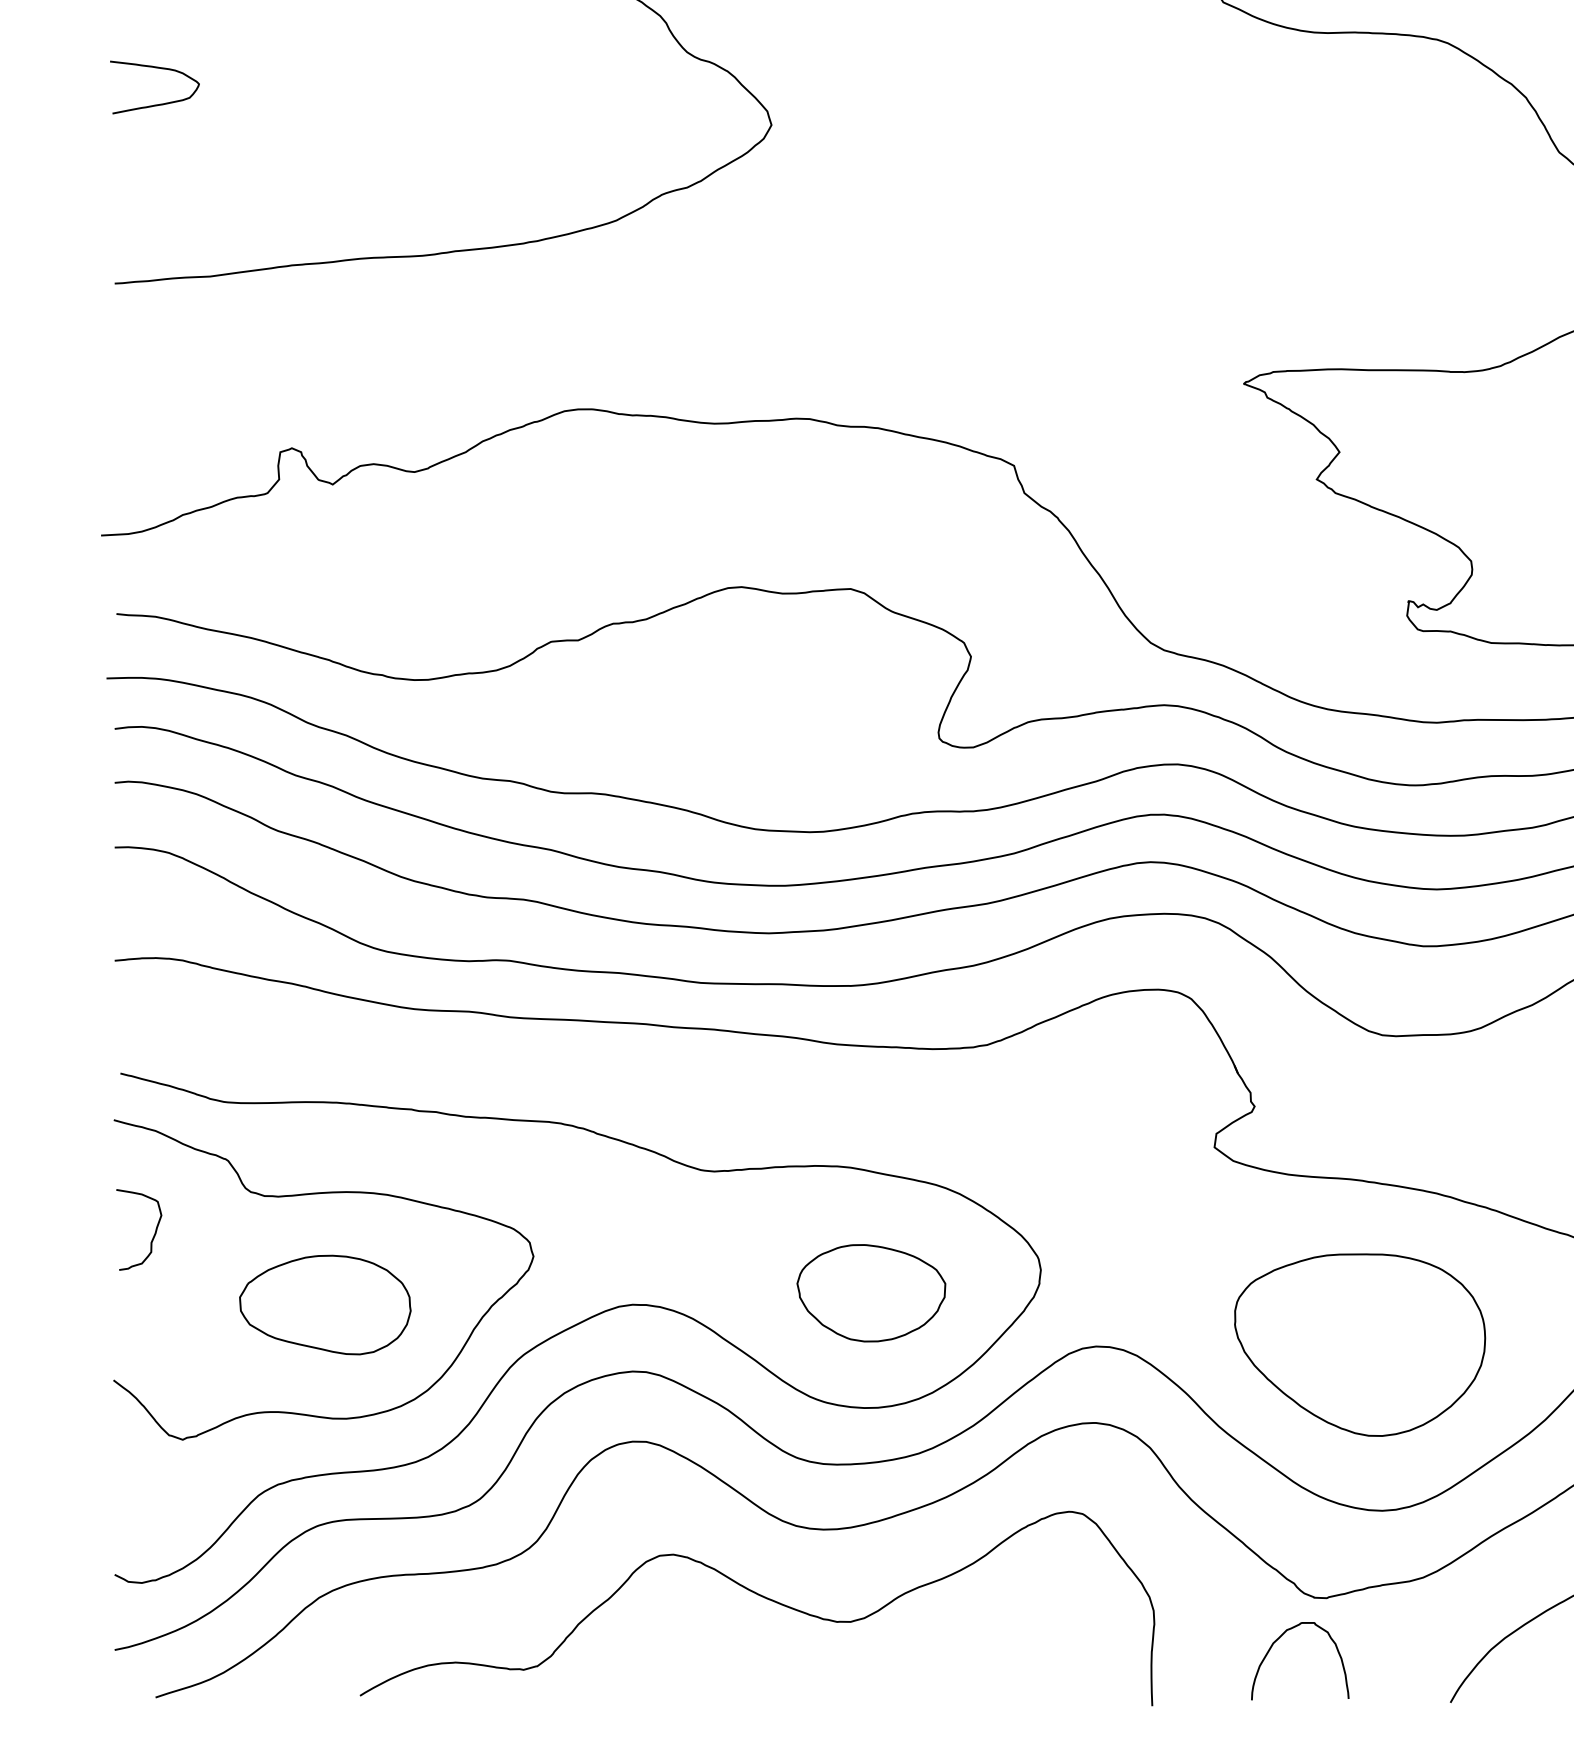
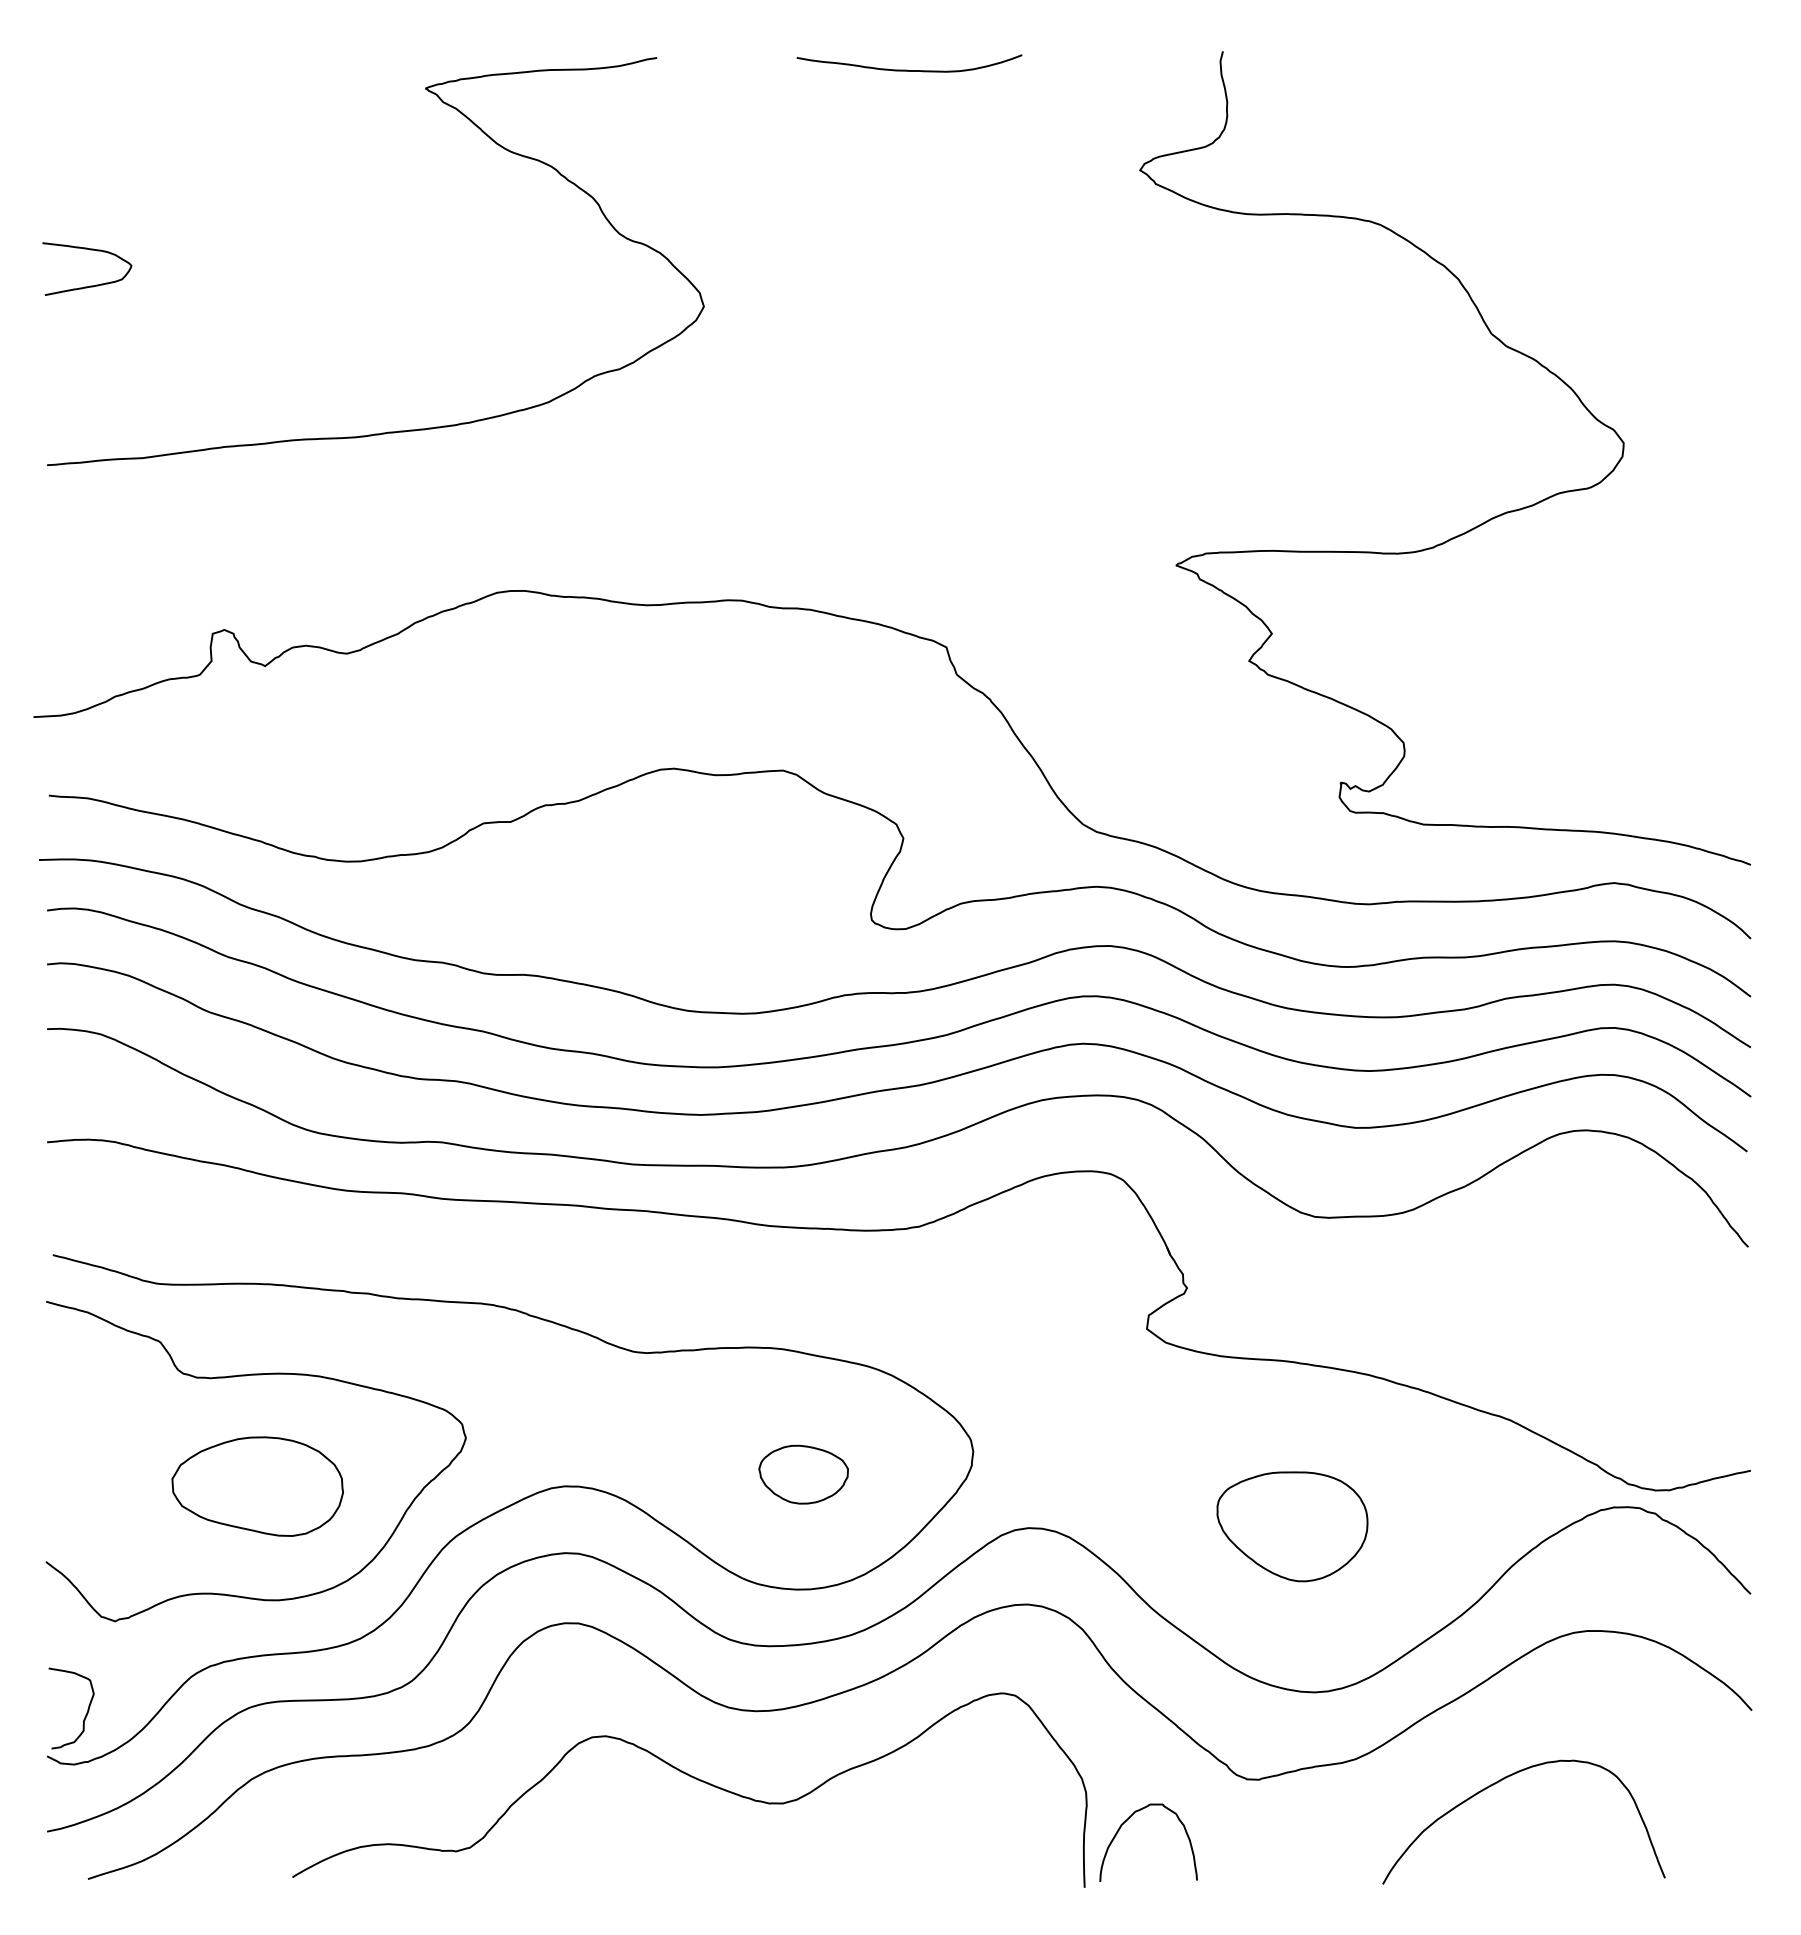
curve: (153, 1235) -> (85, 1714), moved
part: (871, 1292) -> (803, 1474), size x0.6
part: (1360, 1344) -> (1292, 1526), size x0.6
curve: (1279, 1638) -> (1127, 1820), moved

